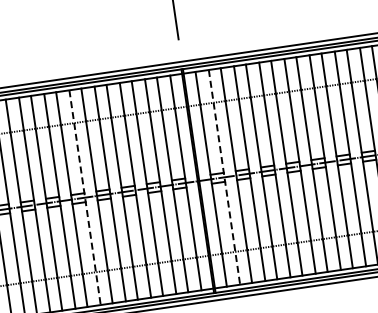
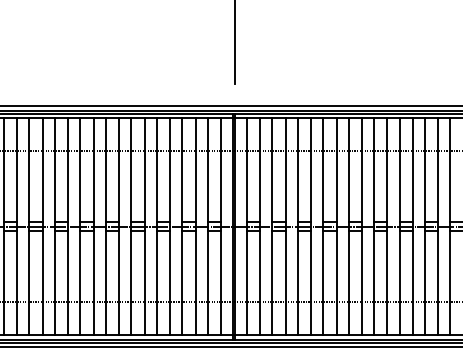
line: (224, 177) -> (260, 227), dashed -> solid
line: (85, 198) -> (119, 227), dashed -> solid

